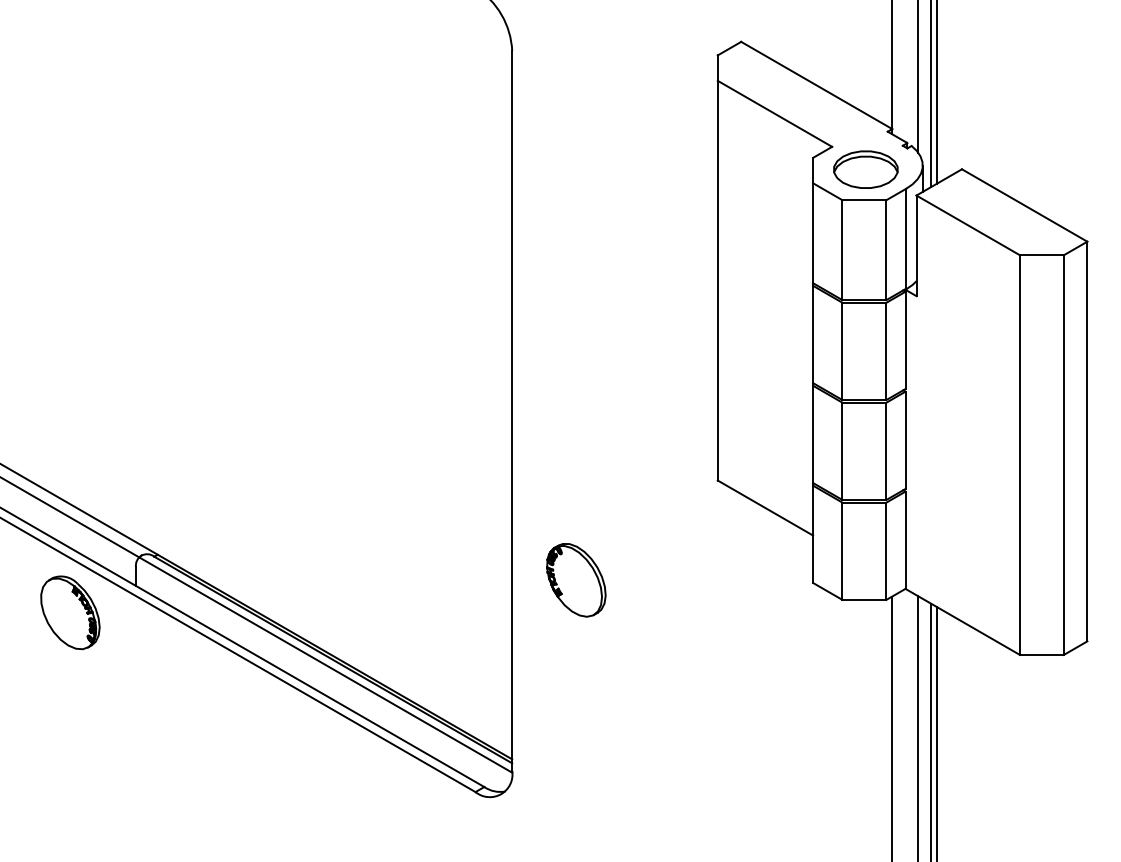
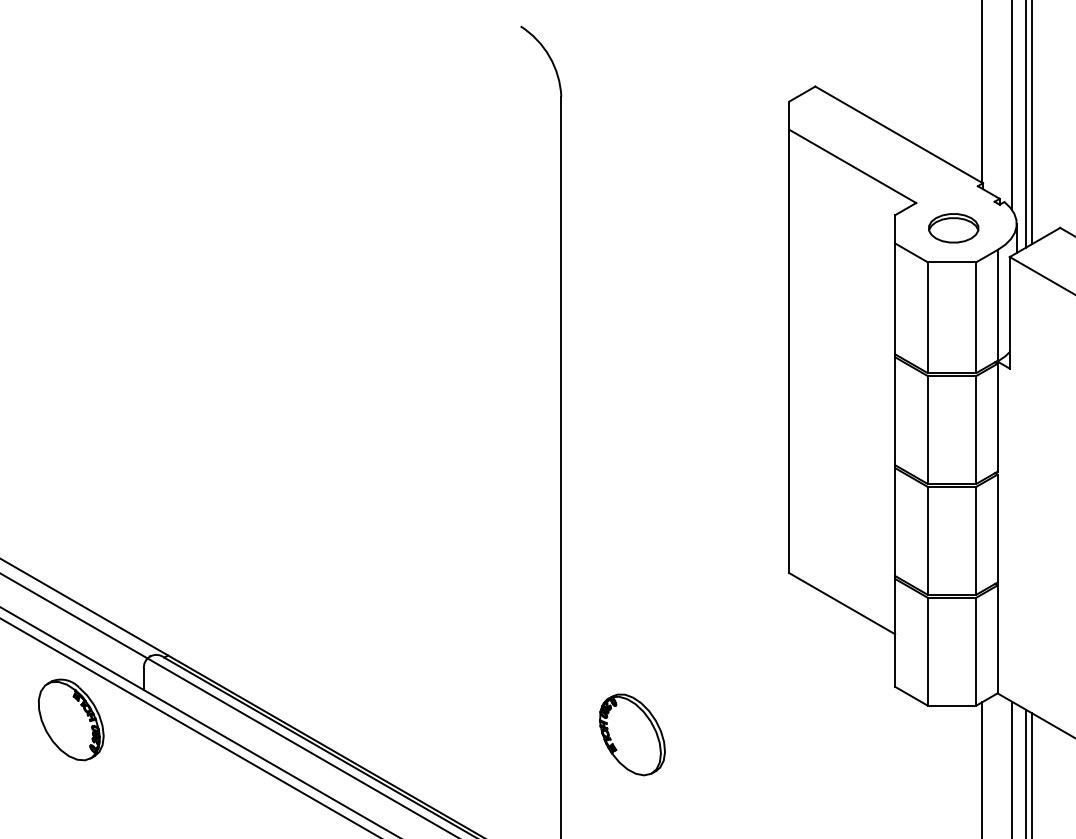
part: (865, 169) -> (953, 228), size x0.7
part: (576, 580) -> (632, 735), moved

